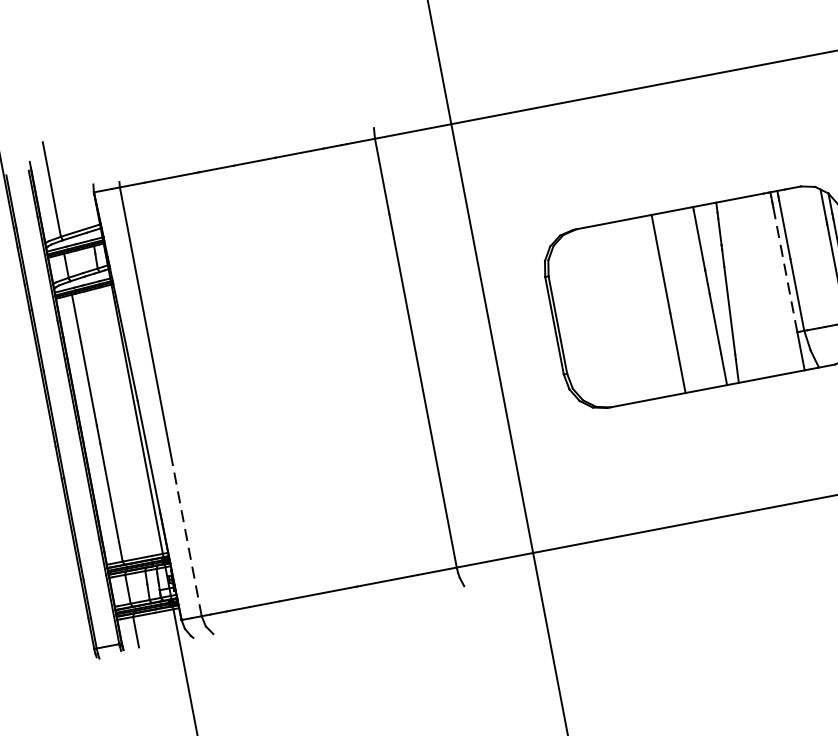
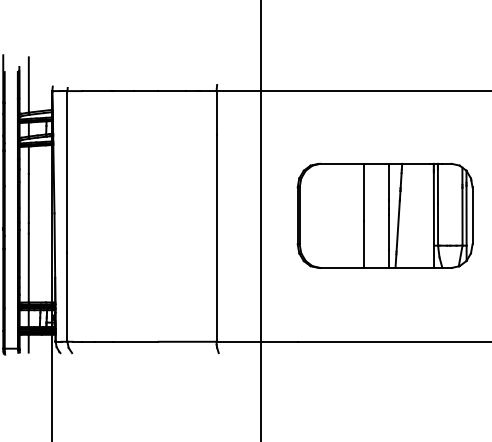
line: (784, 270) -> (433, 209), dashed -> solid
line: (187, 540) -> (67, 297), dashed -> solid

